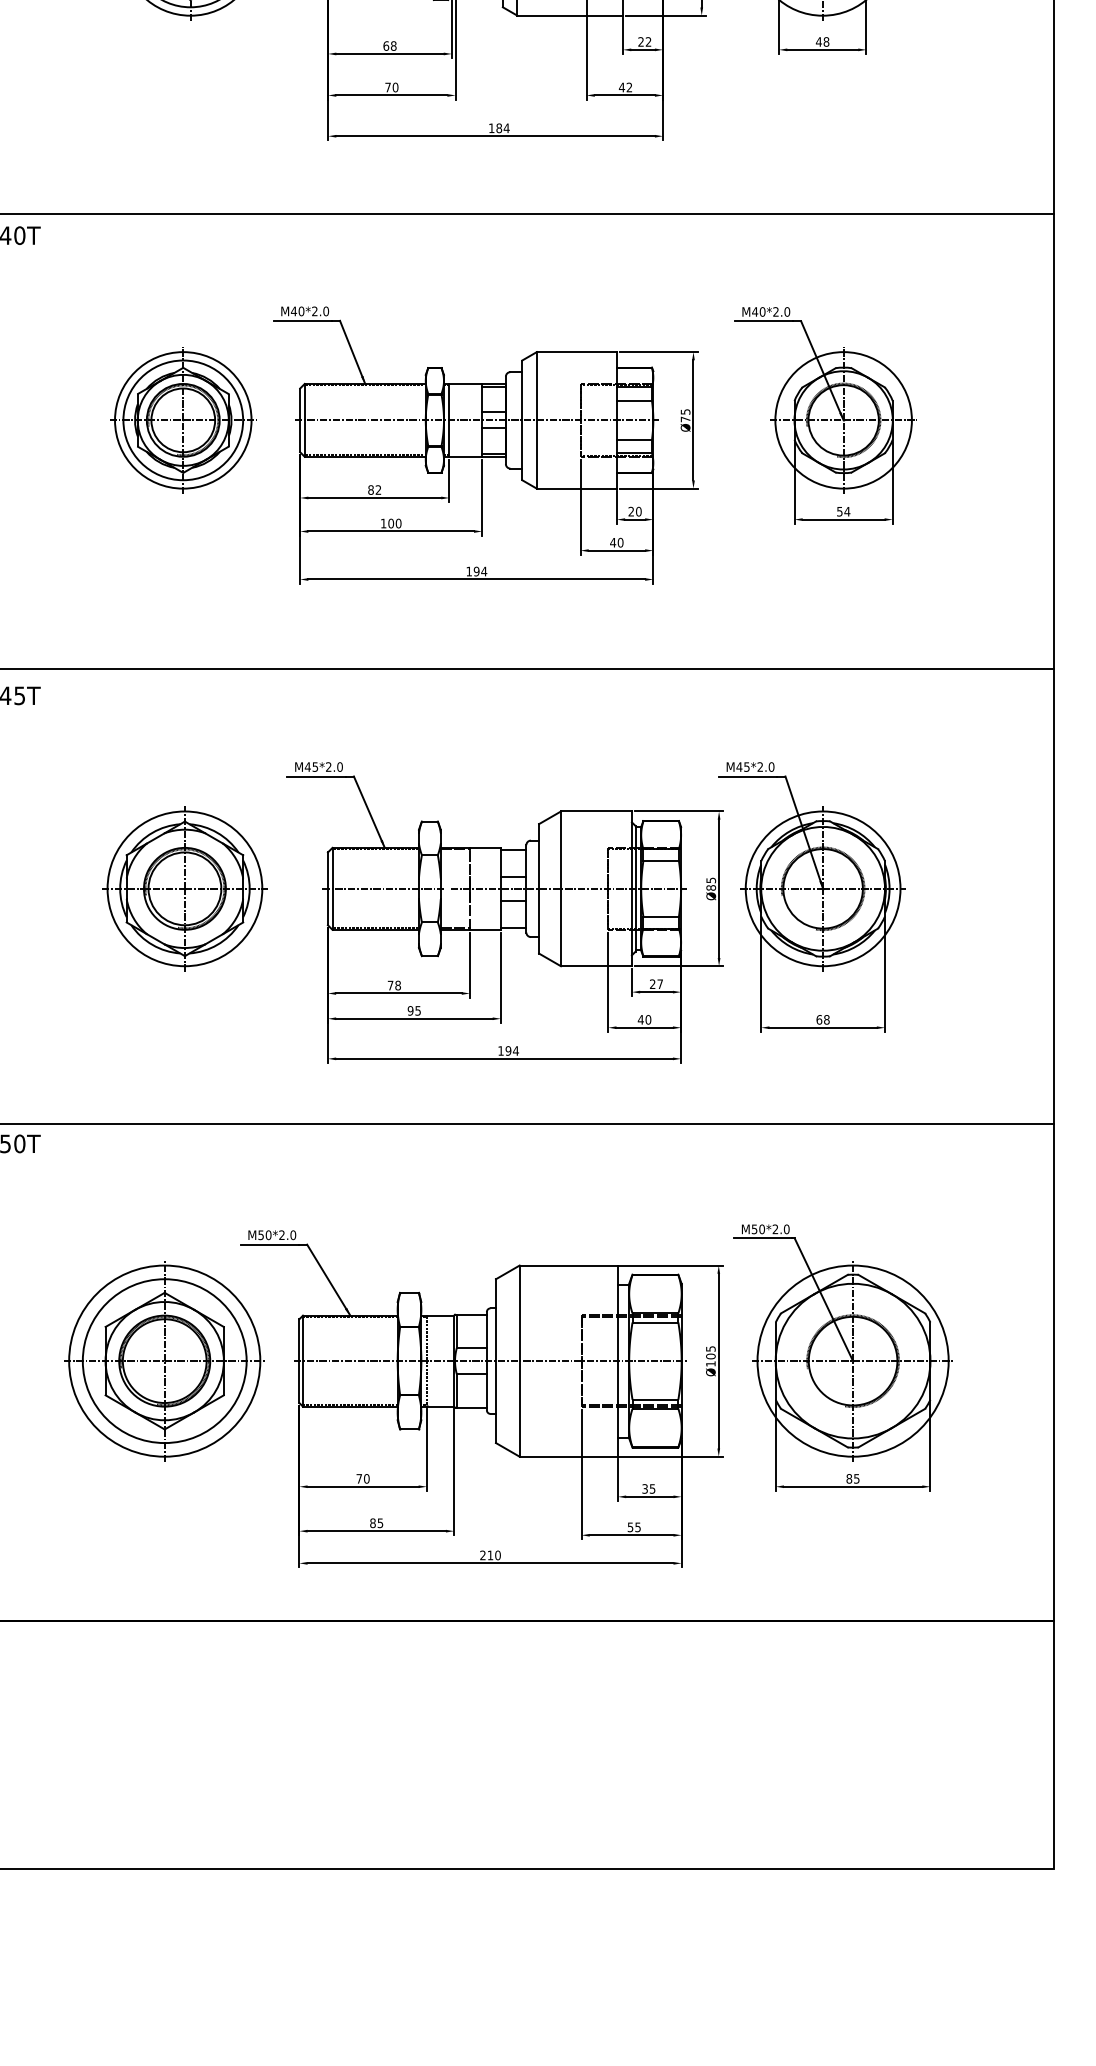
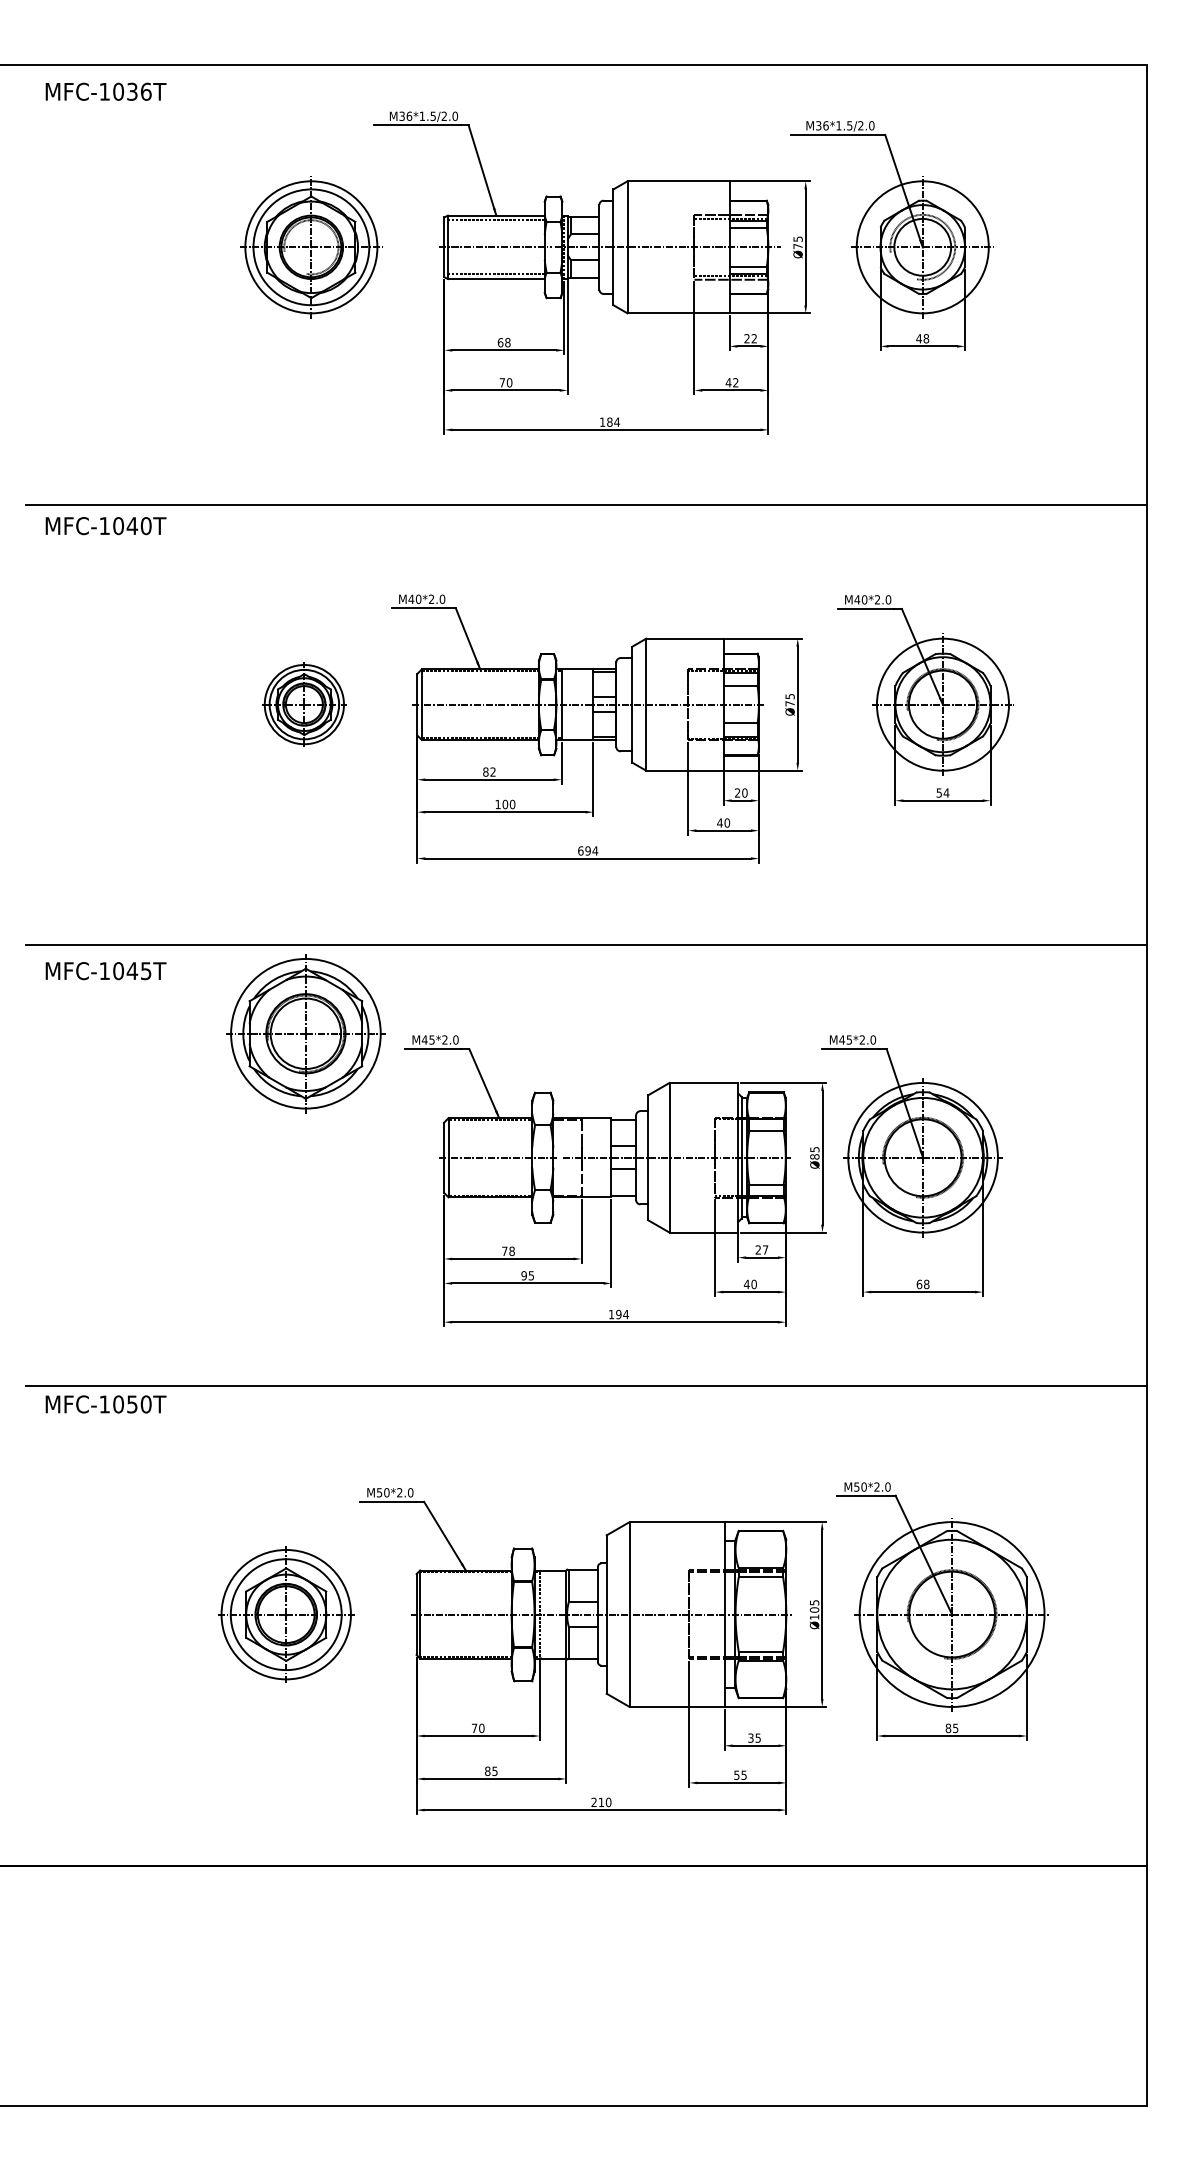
part: (183, 420) -> (304, 704), size x0.6
text: (468, 571) -> (580, 850), 194 -> 694
part: (184, 888) -> (305, 1033), moved
part: (163, 1361) -> (285, 1614), size x0.7

